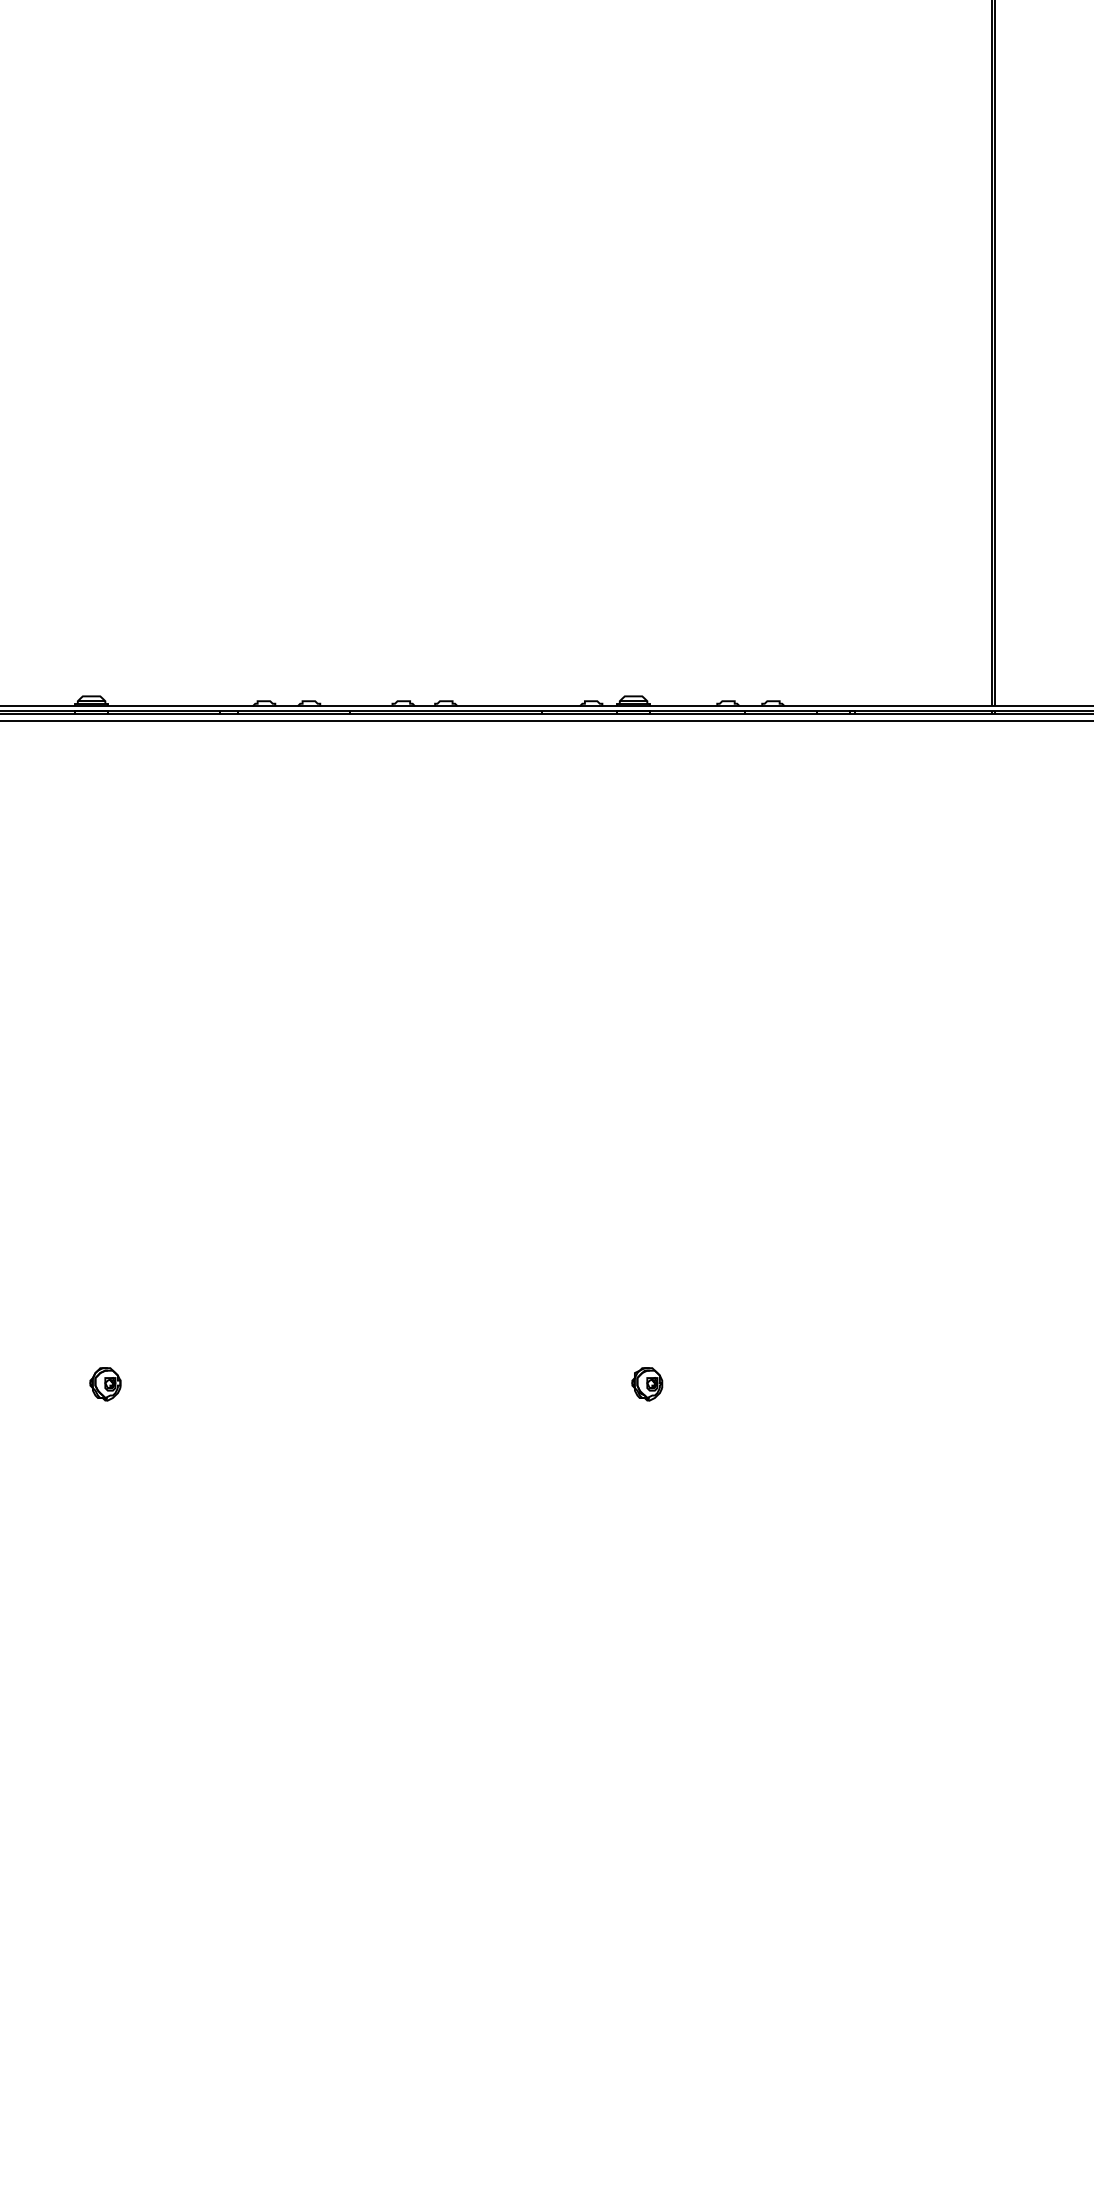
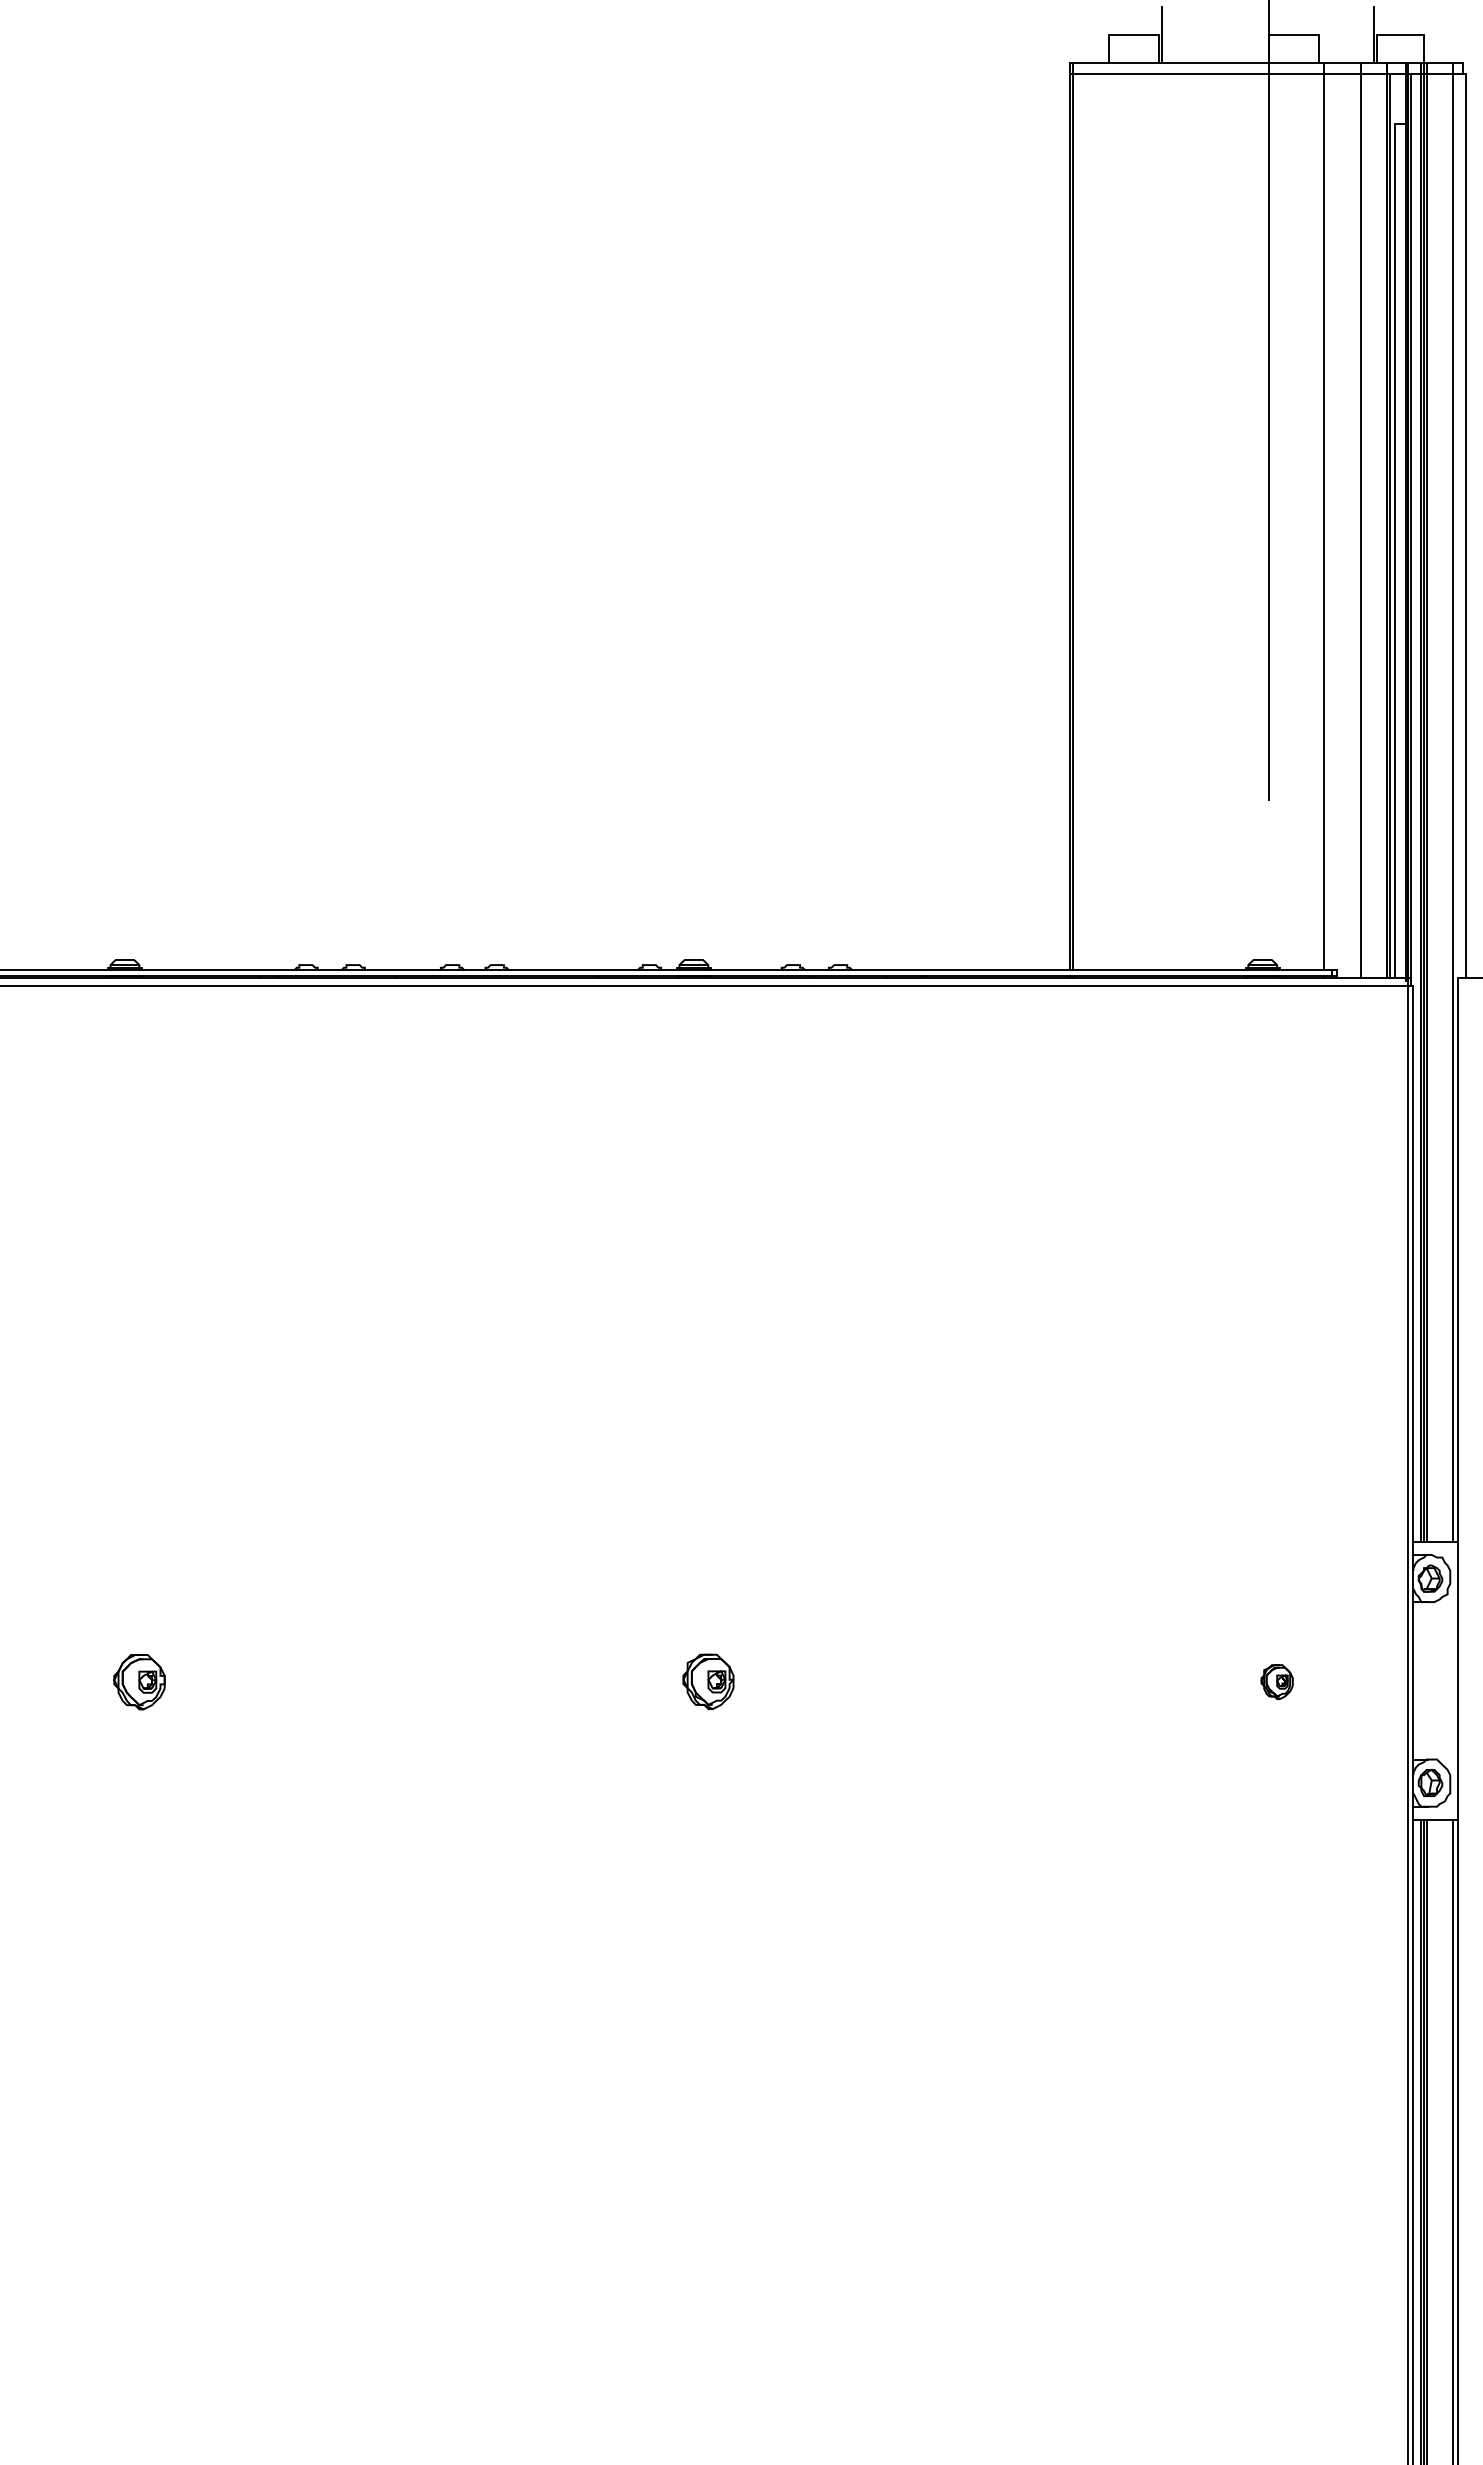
part: (105, 1383) -> (139, 1681), size x1.6
part: (646, 1384) -> (707, 1682), size x1.6

